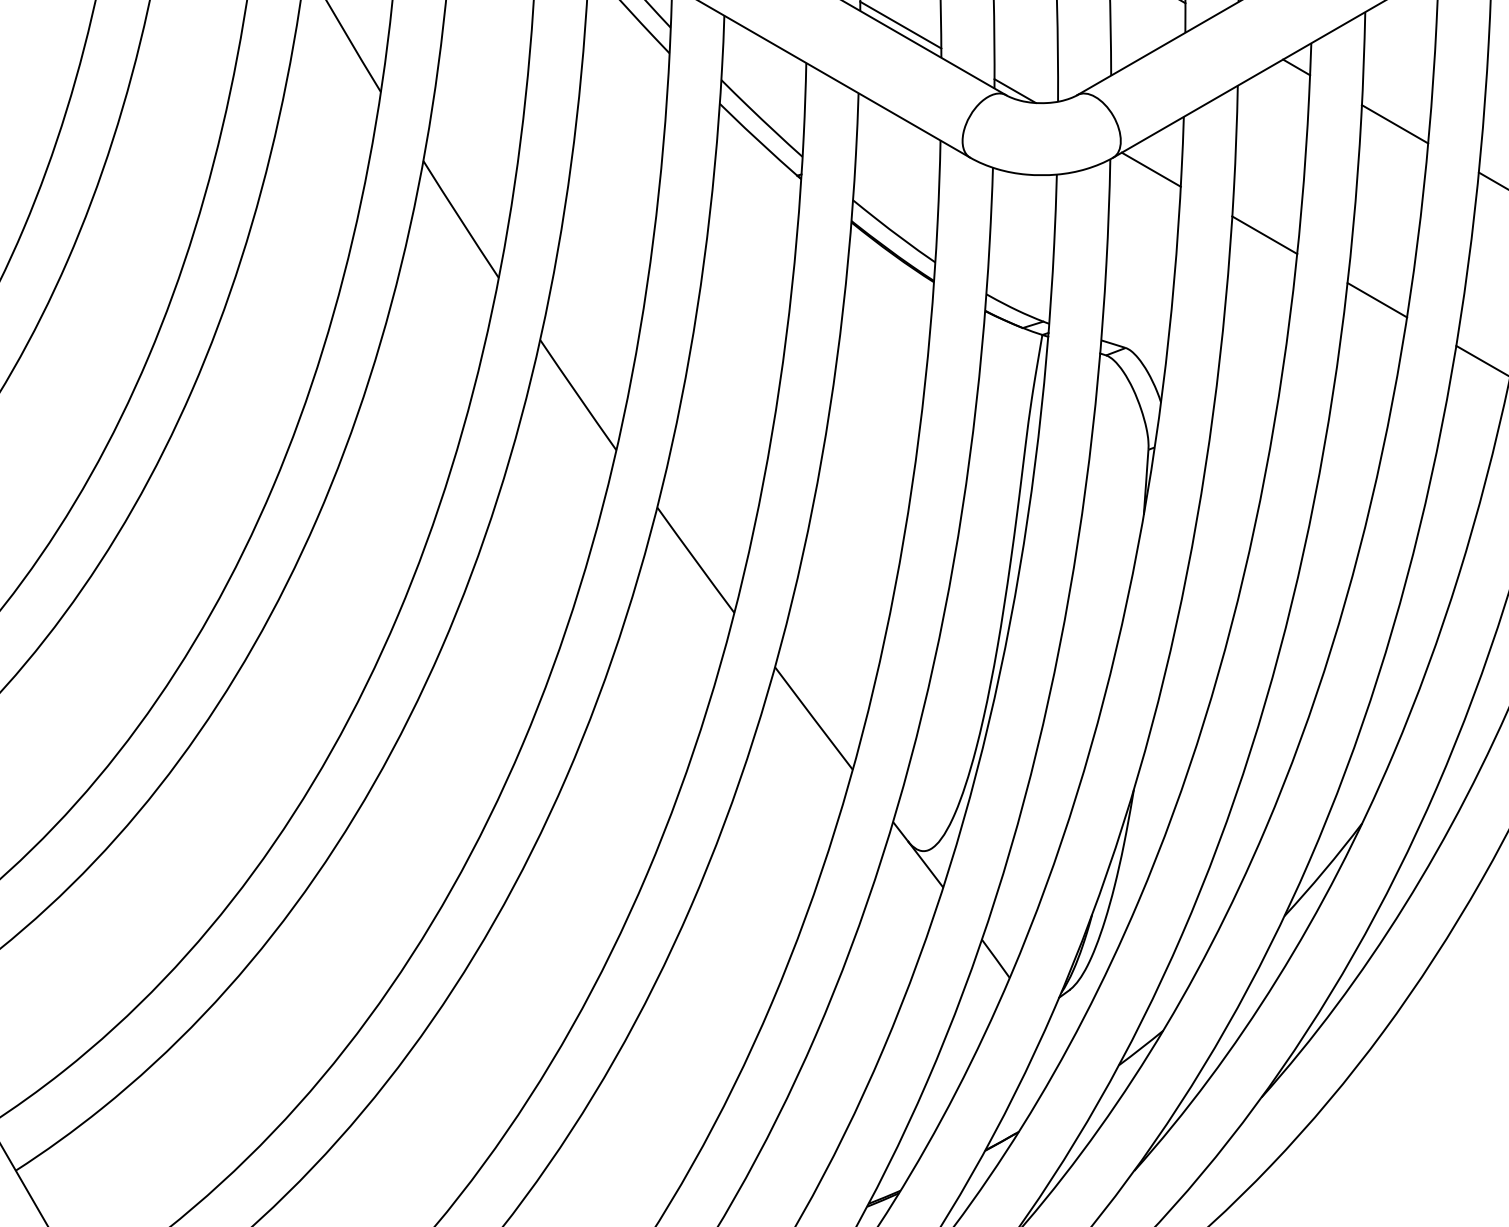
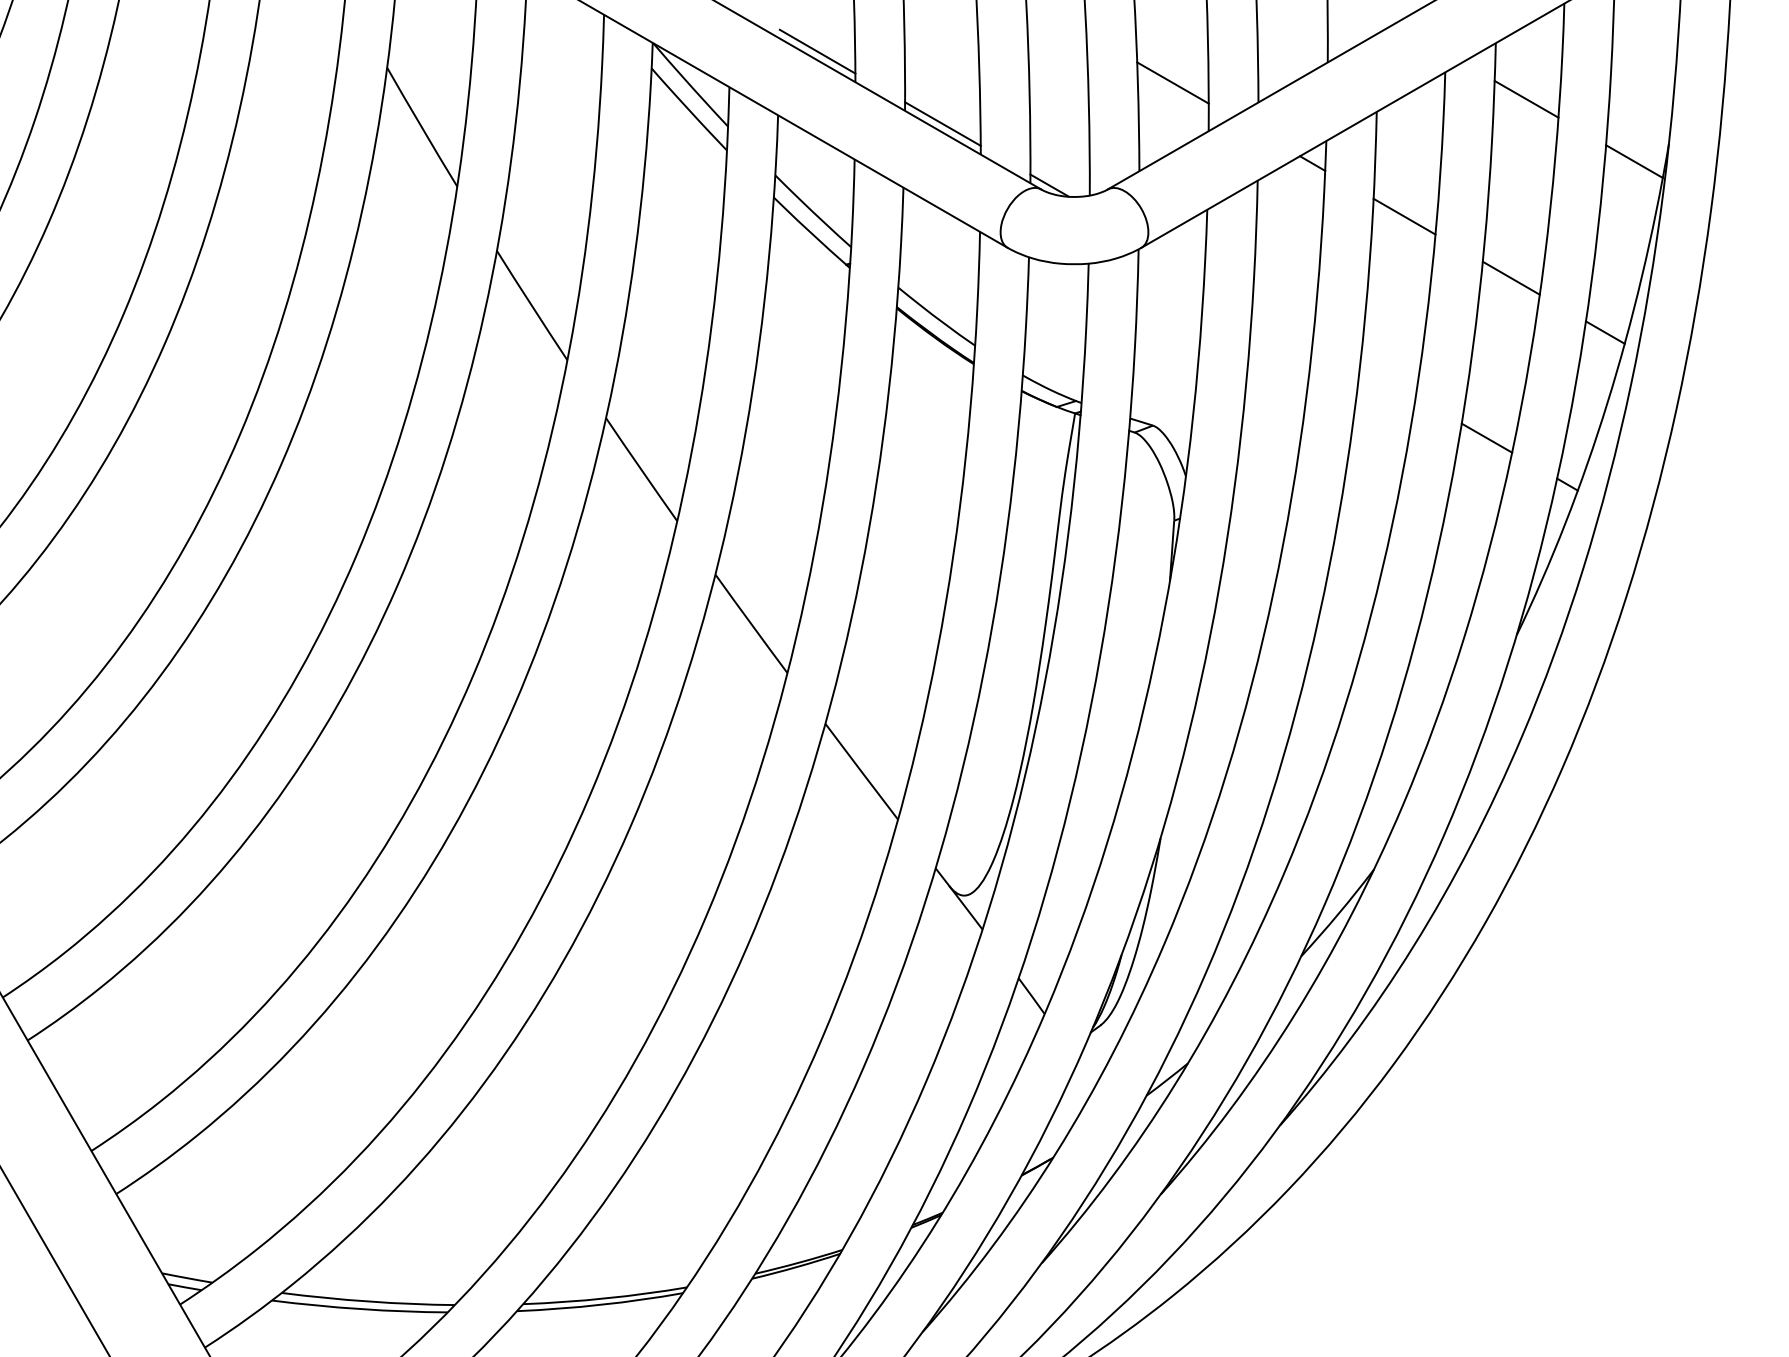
line: (1150, 170) -> (1176, 259), removed
line: (1264, 234) -> (1282, 319), removed
line: (1376, 299) -> (1387, 380), removed

